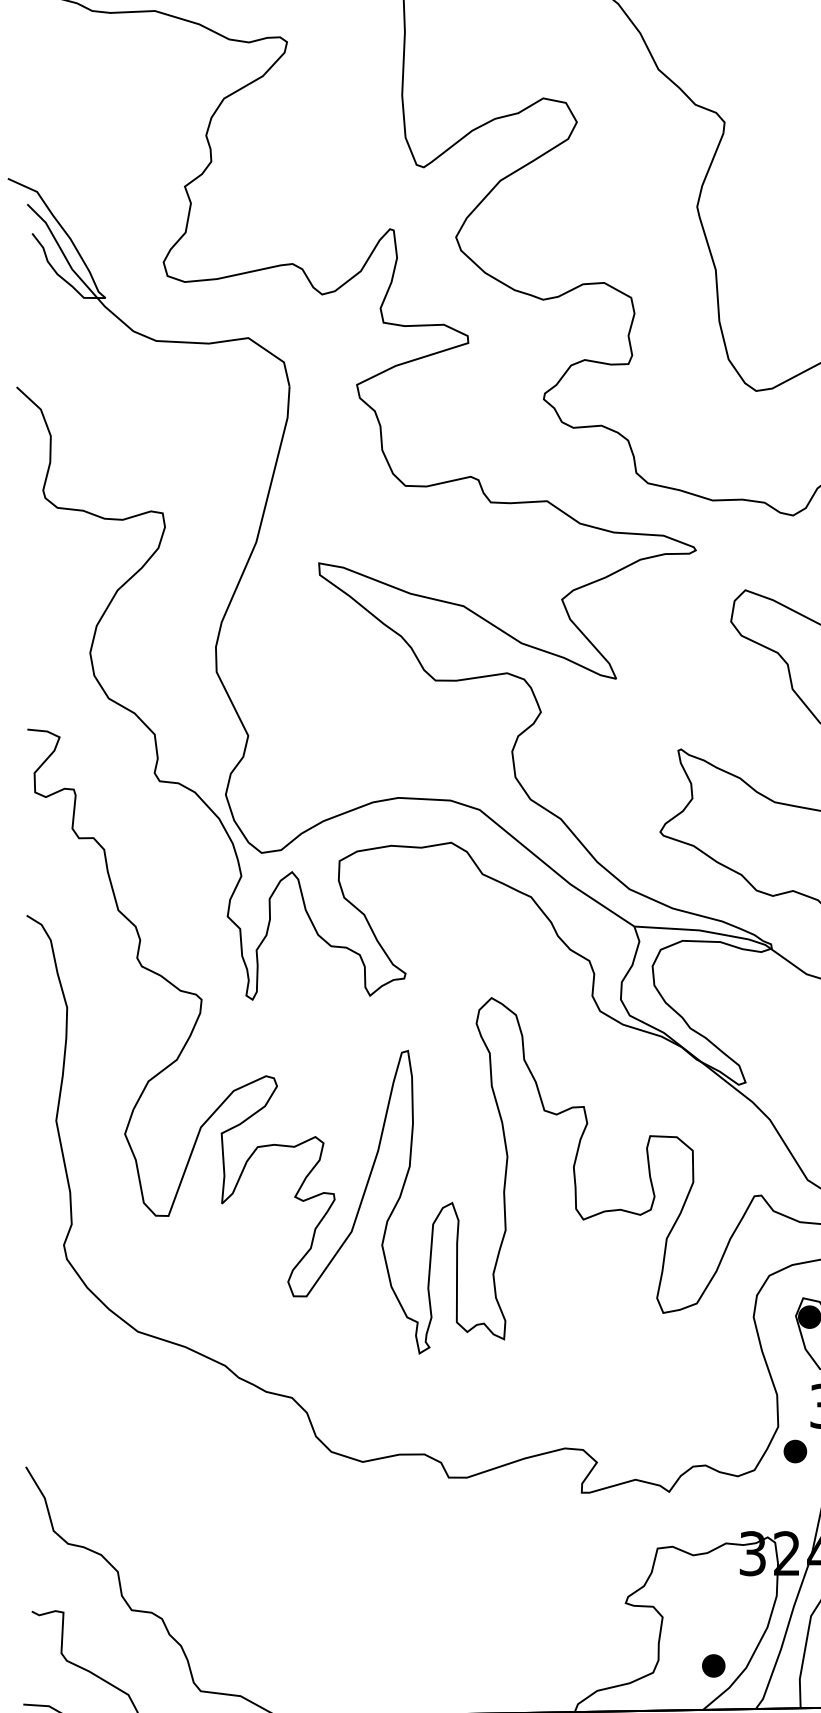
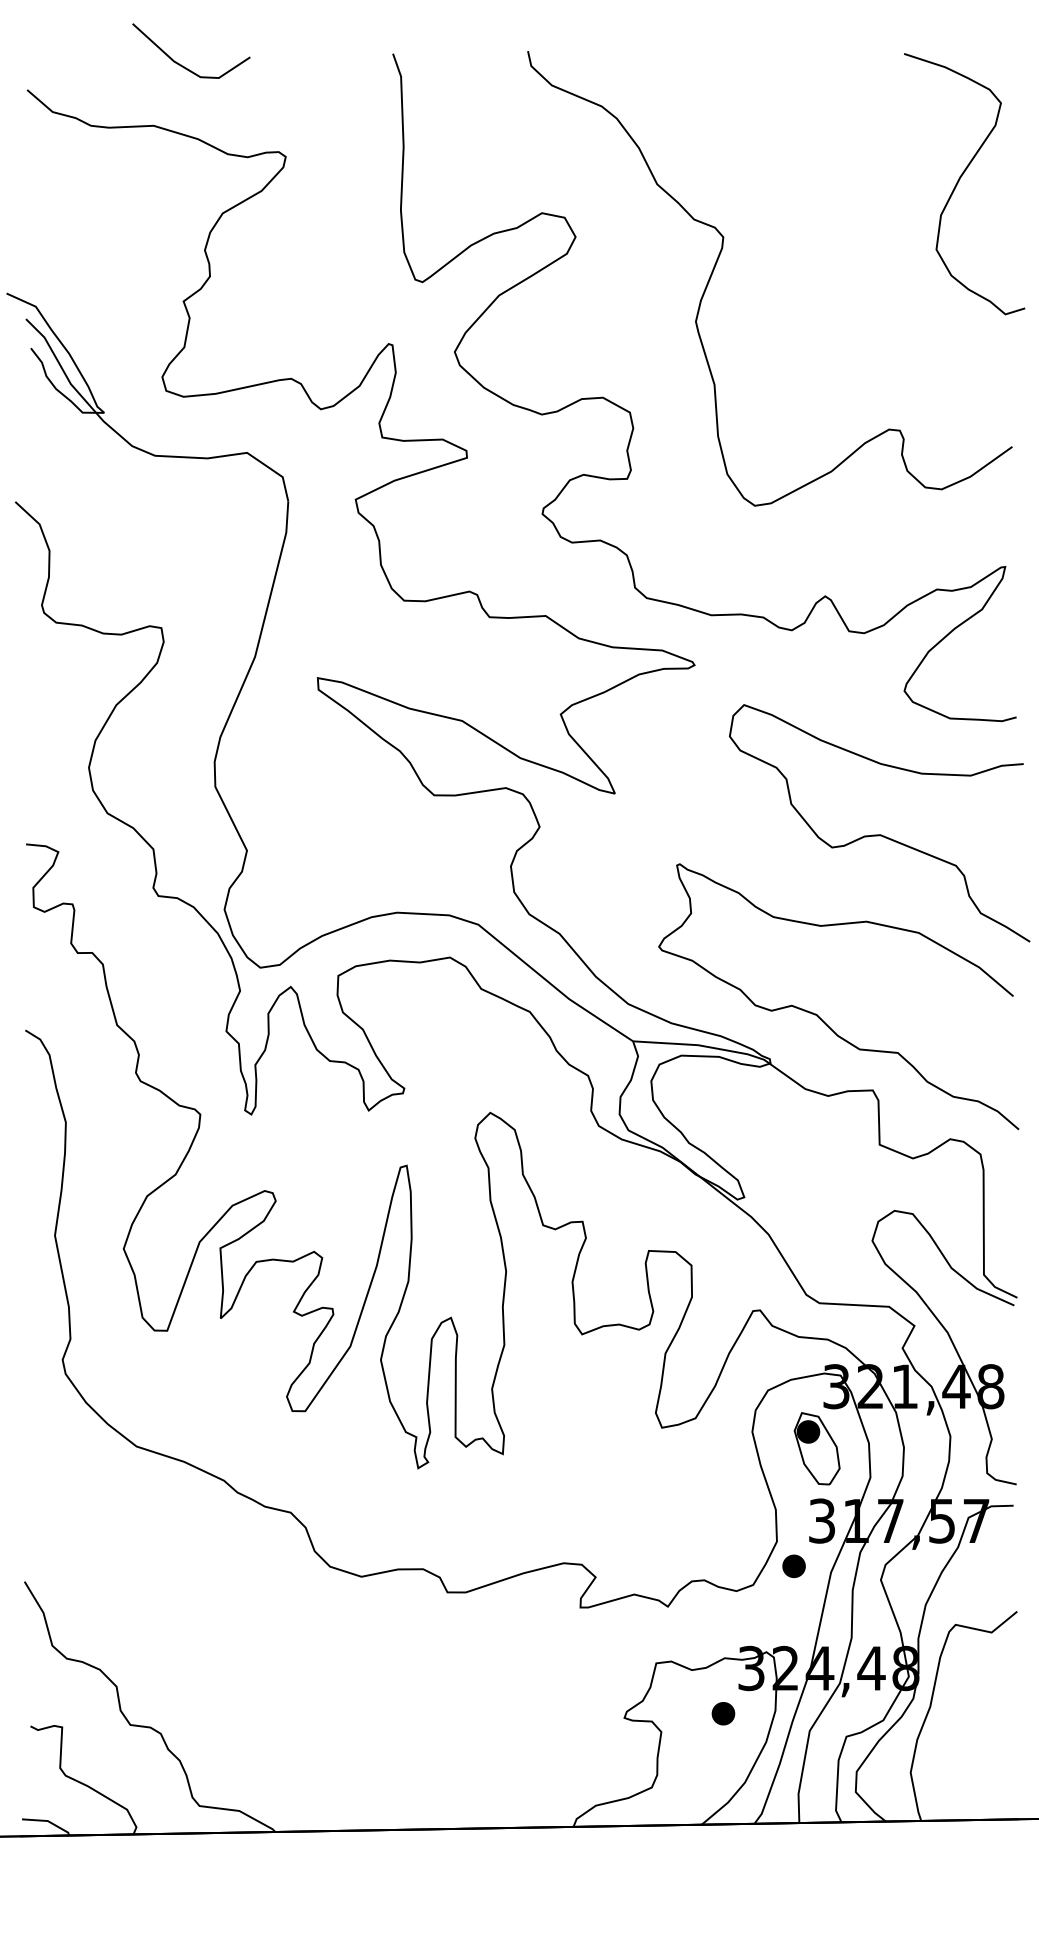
part: (713, 1665) -> (723, 1713), moved

